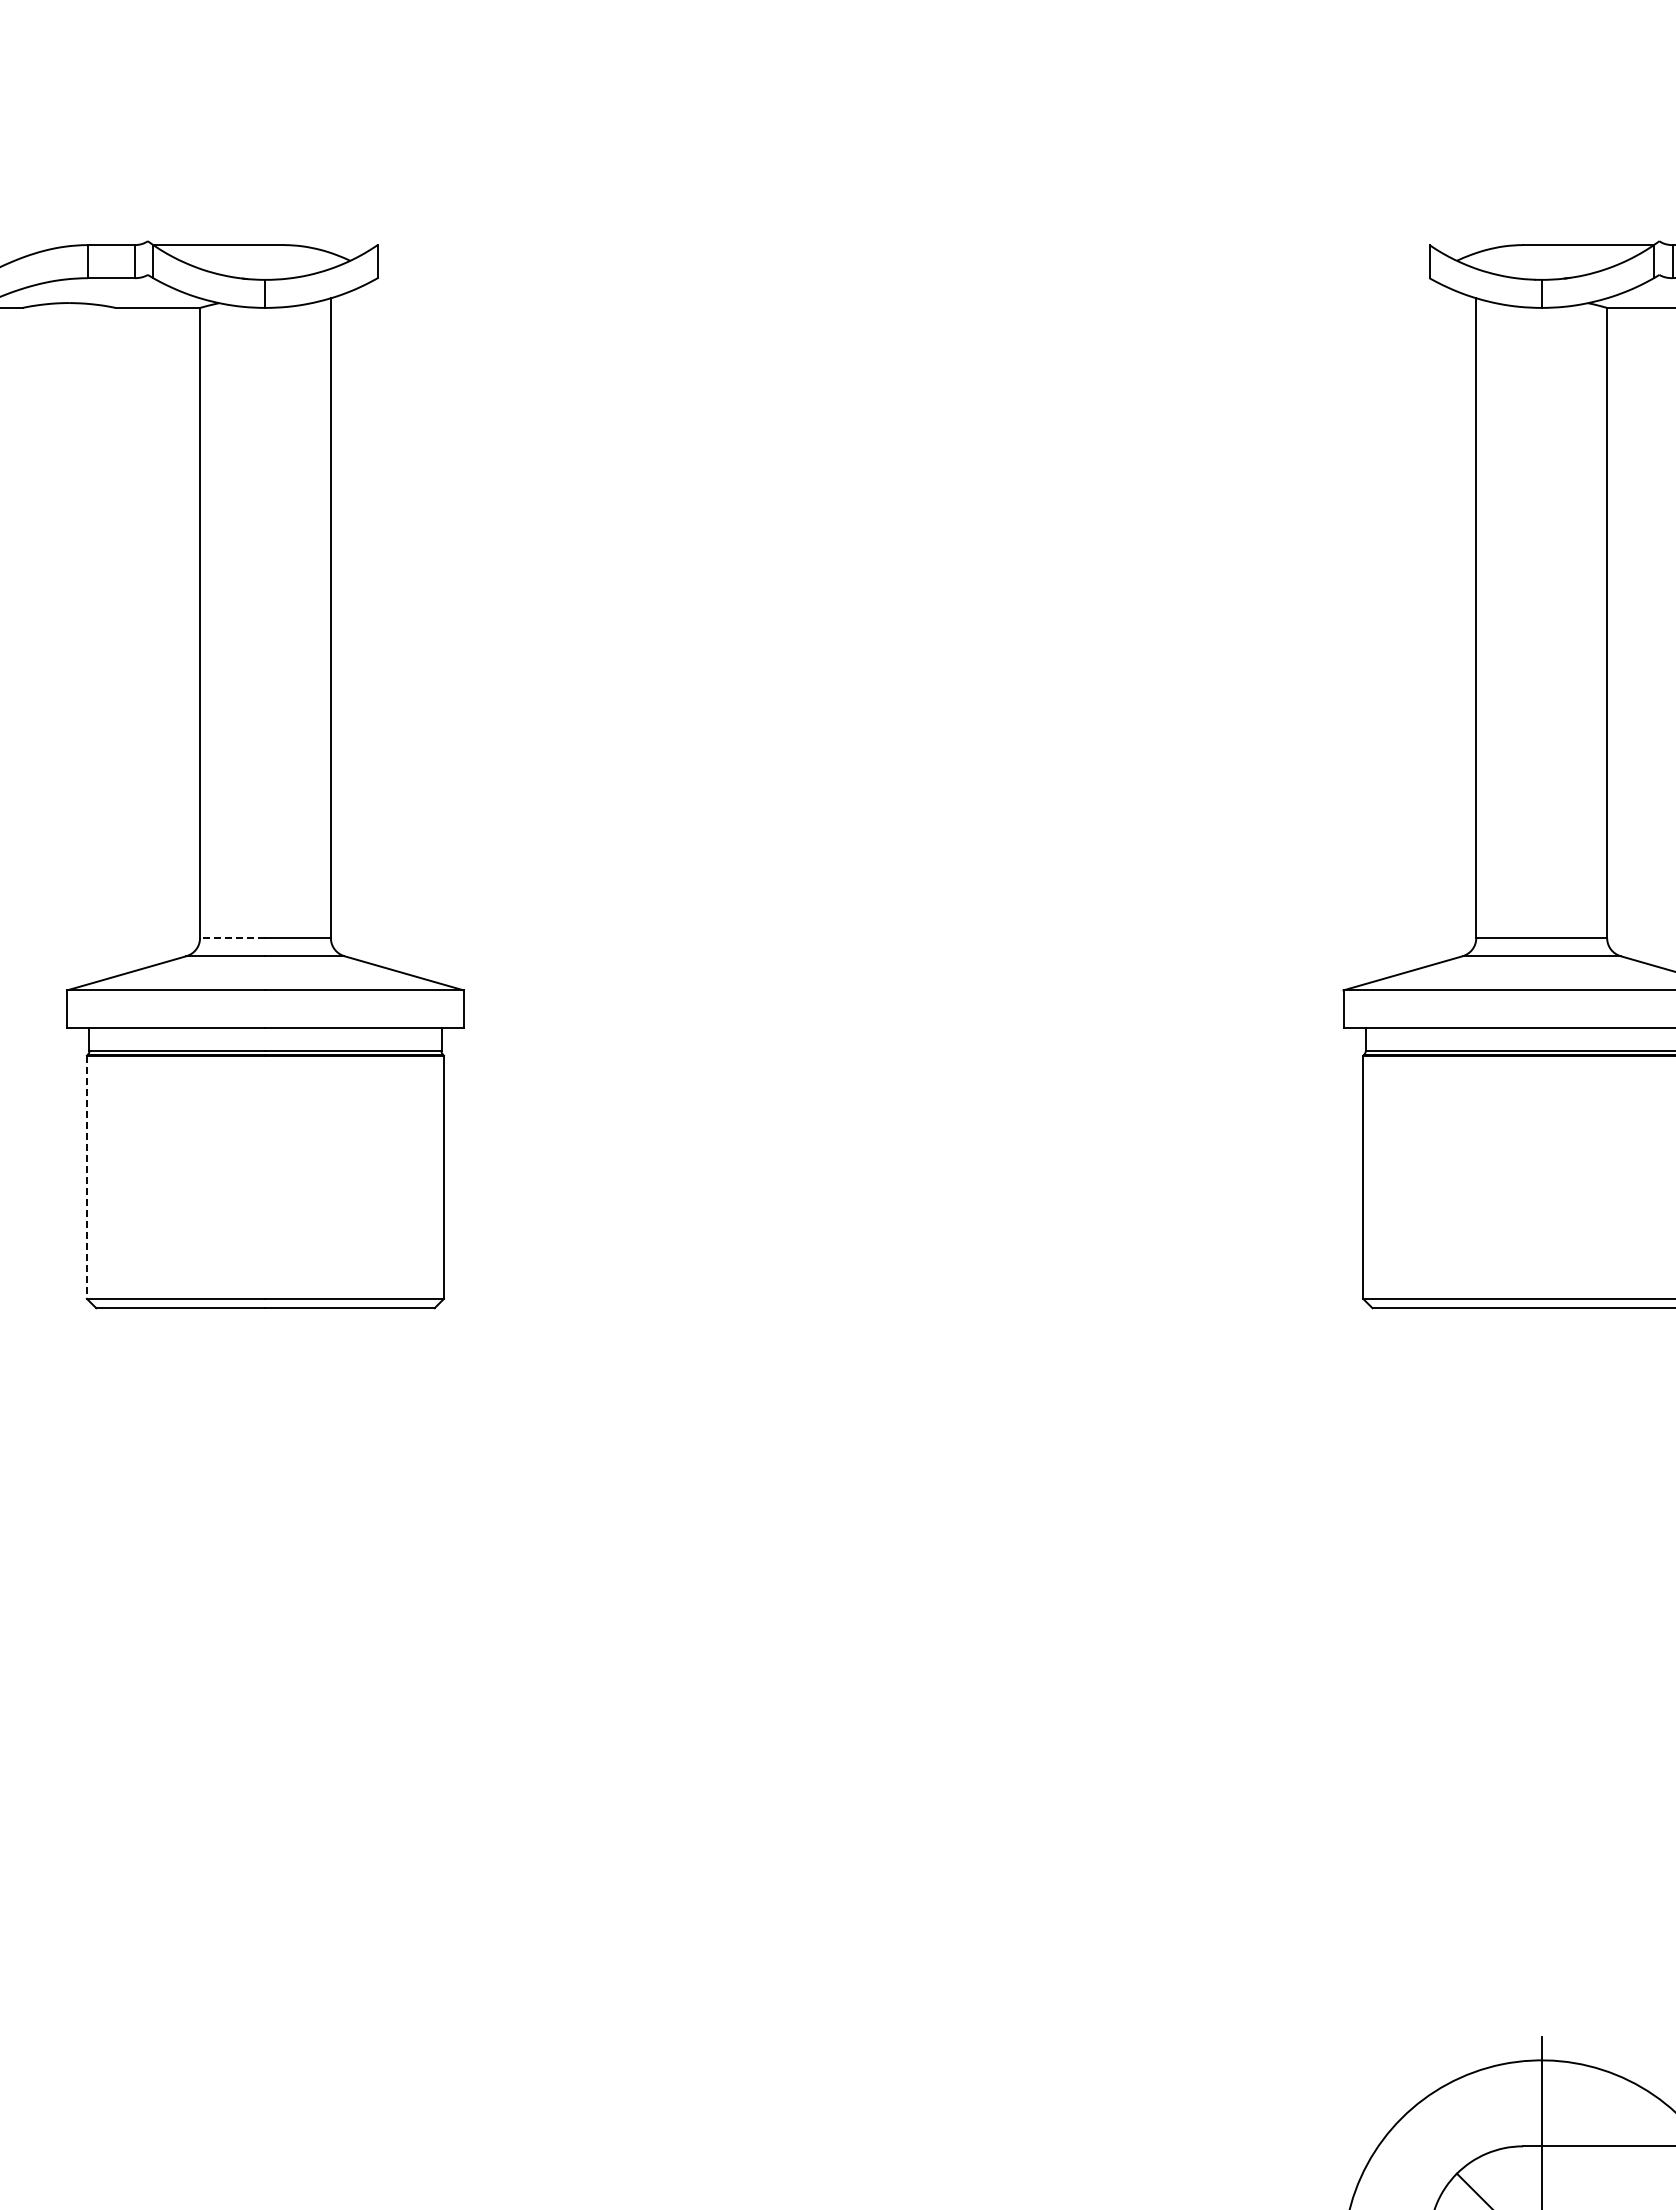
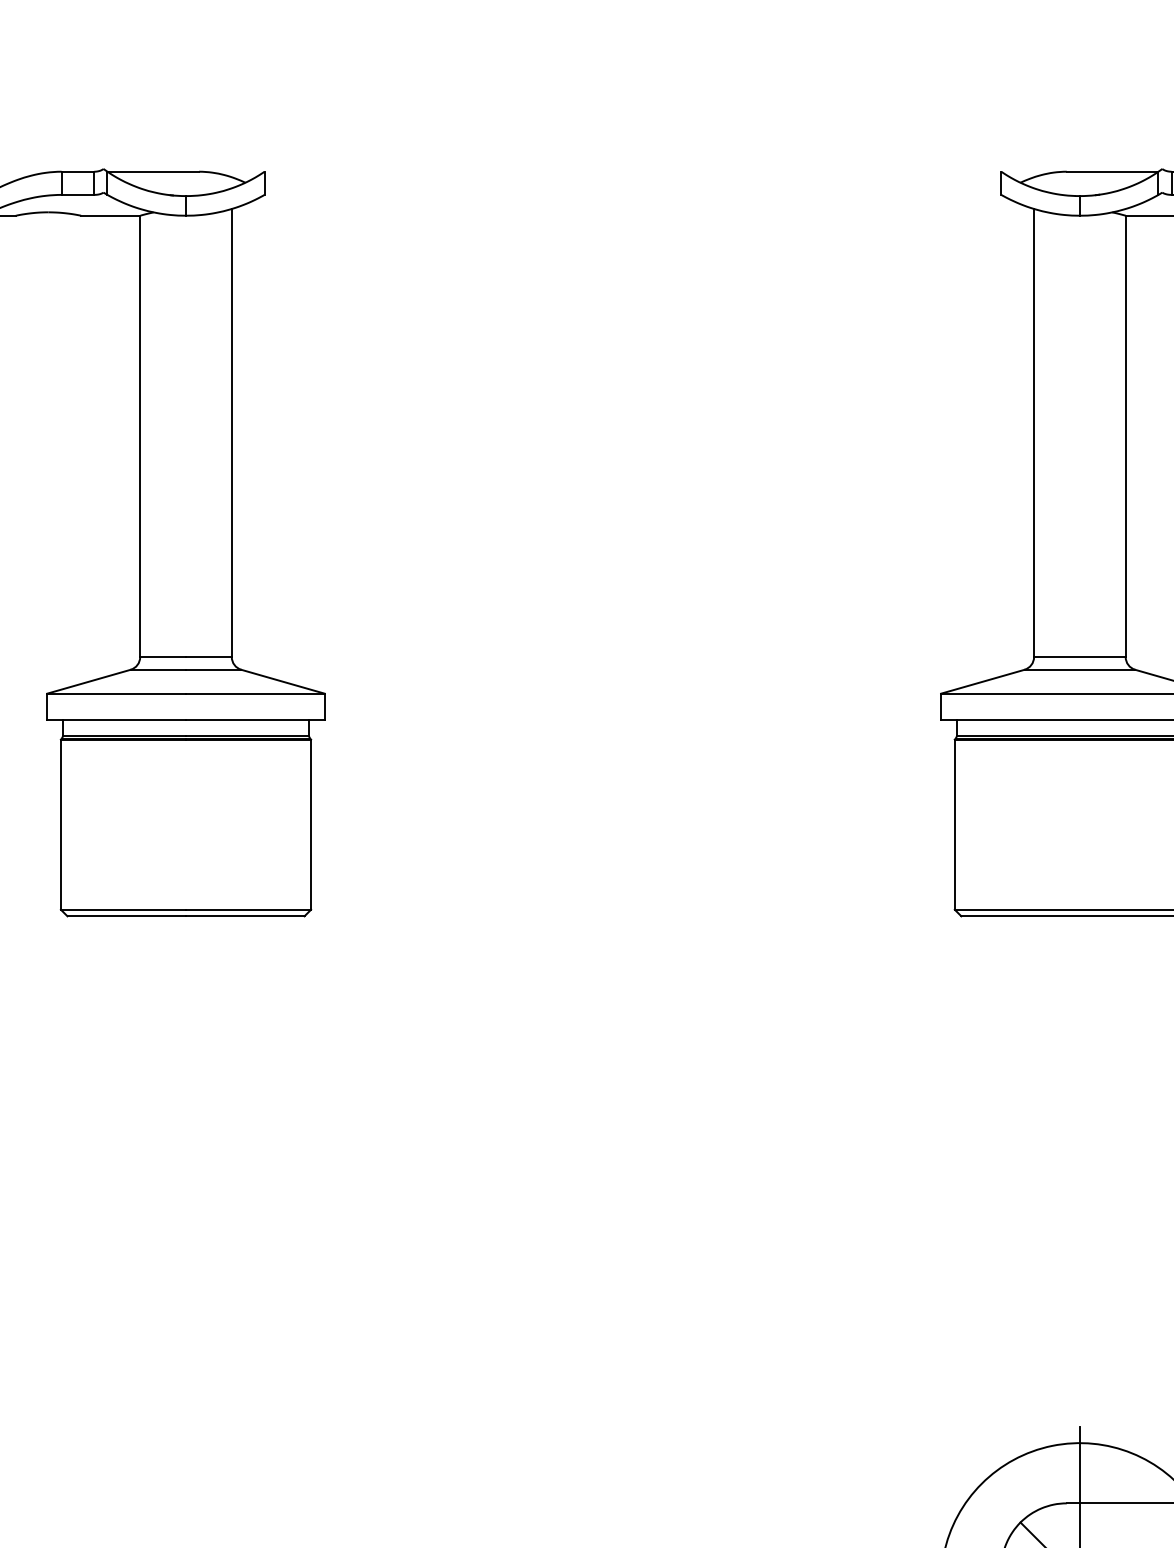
line: (232, 938) -> (162, 657), dashed -> solid
line: (86, 1177) -> (60, 824), dashed -> solid

